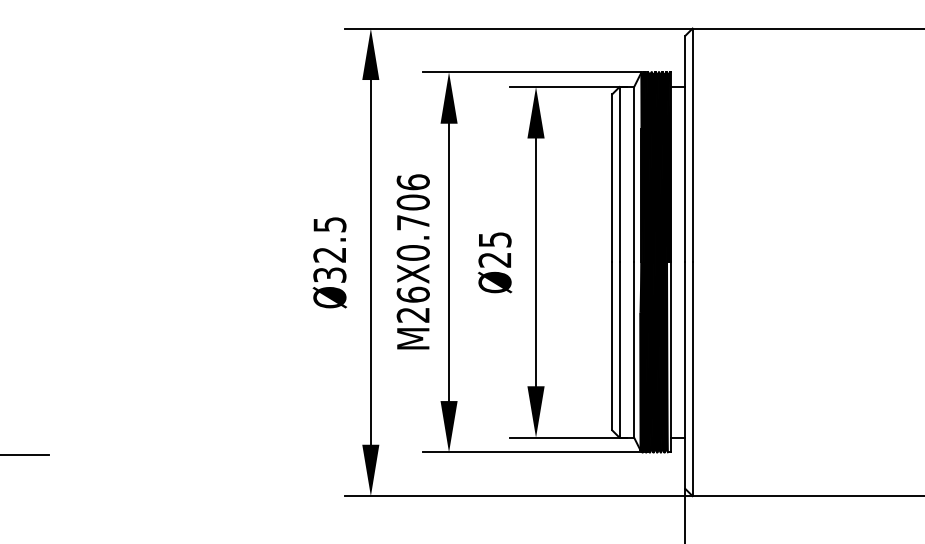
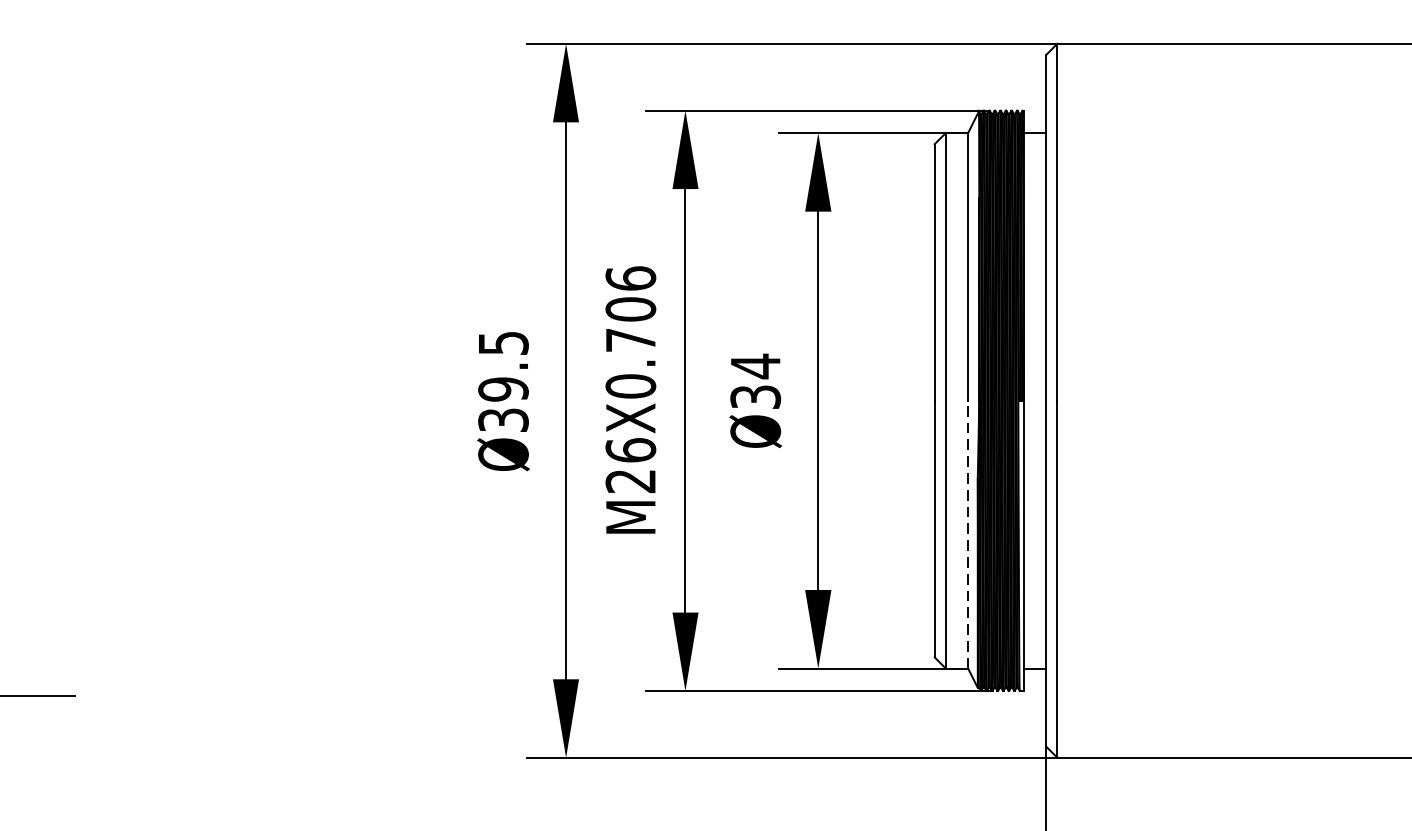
text: (494, 249) -> (754, 381), Ø25 -> Ø34
text: (329, 254) -> (502, 388), Ø32.5 -> Ø39.5
line: (634, 350) -> (968, 535), solid -> dashed

